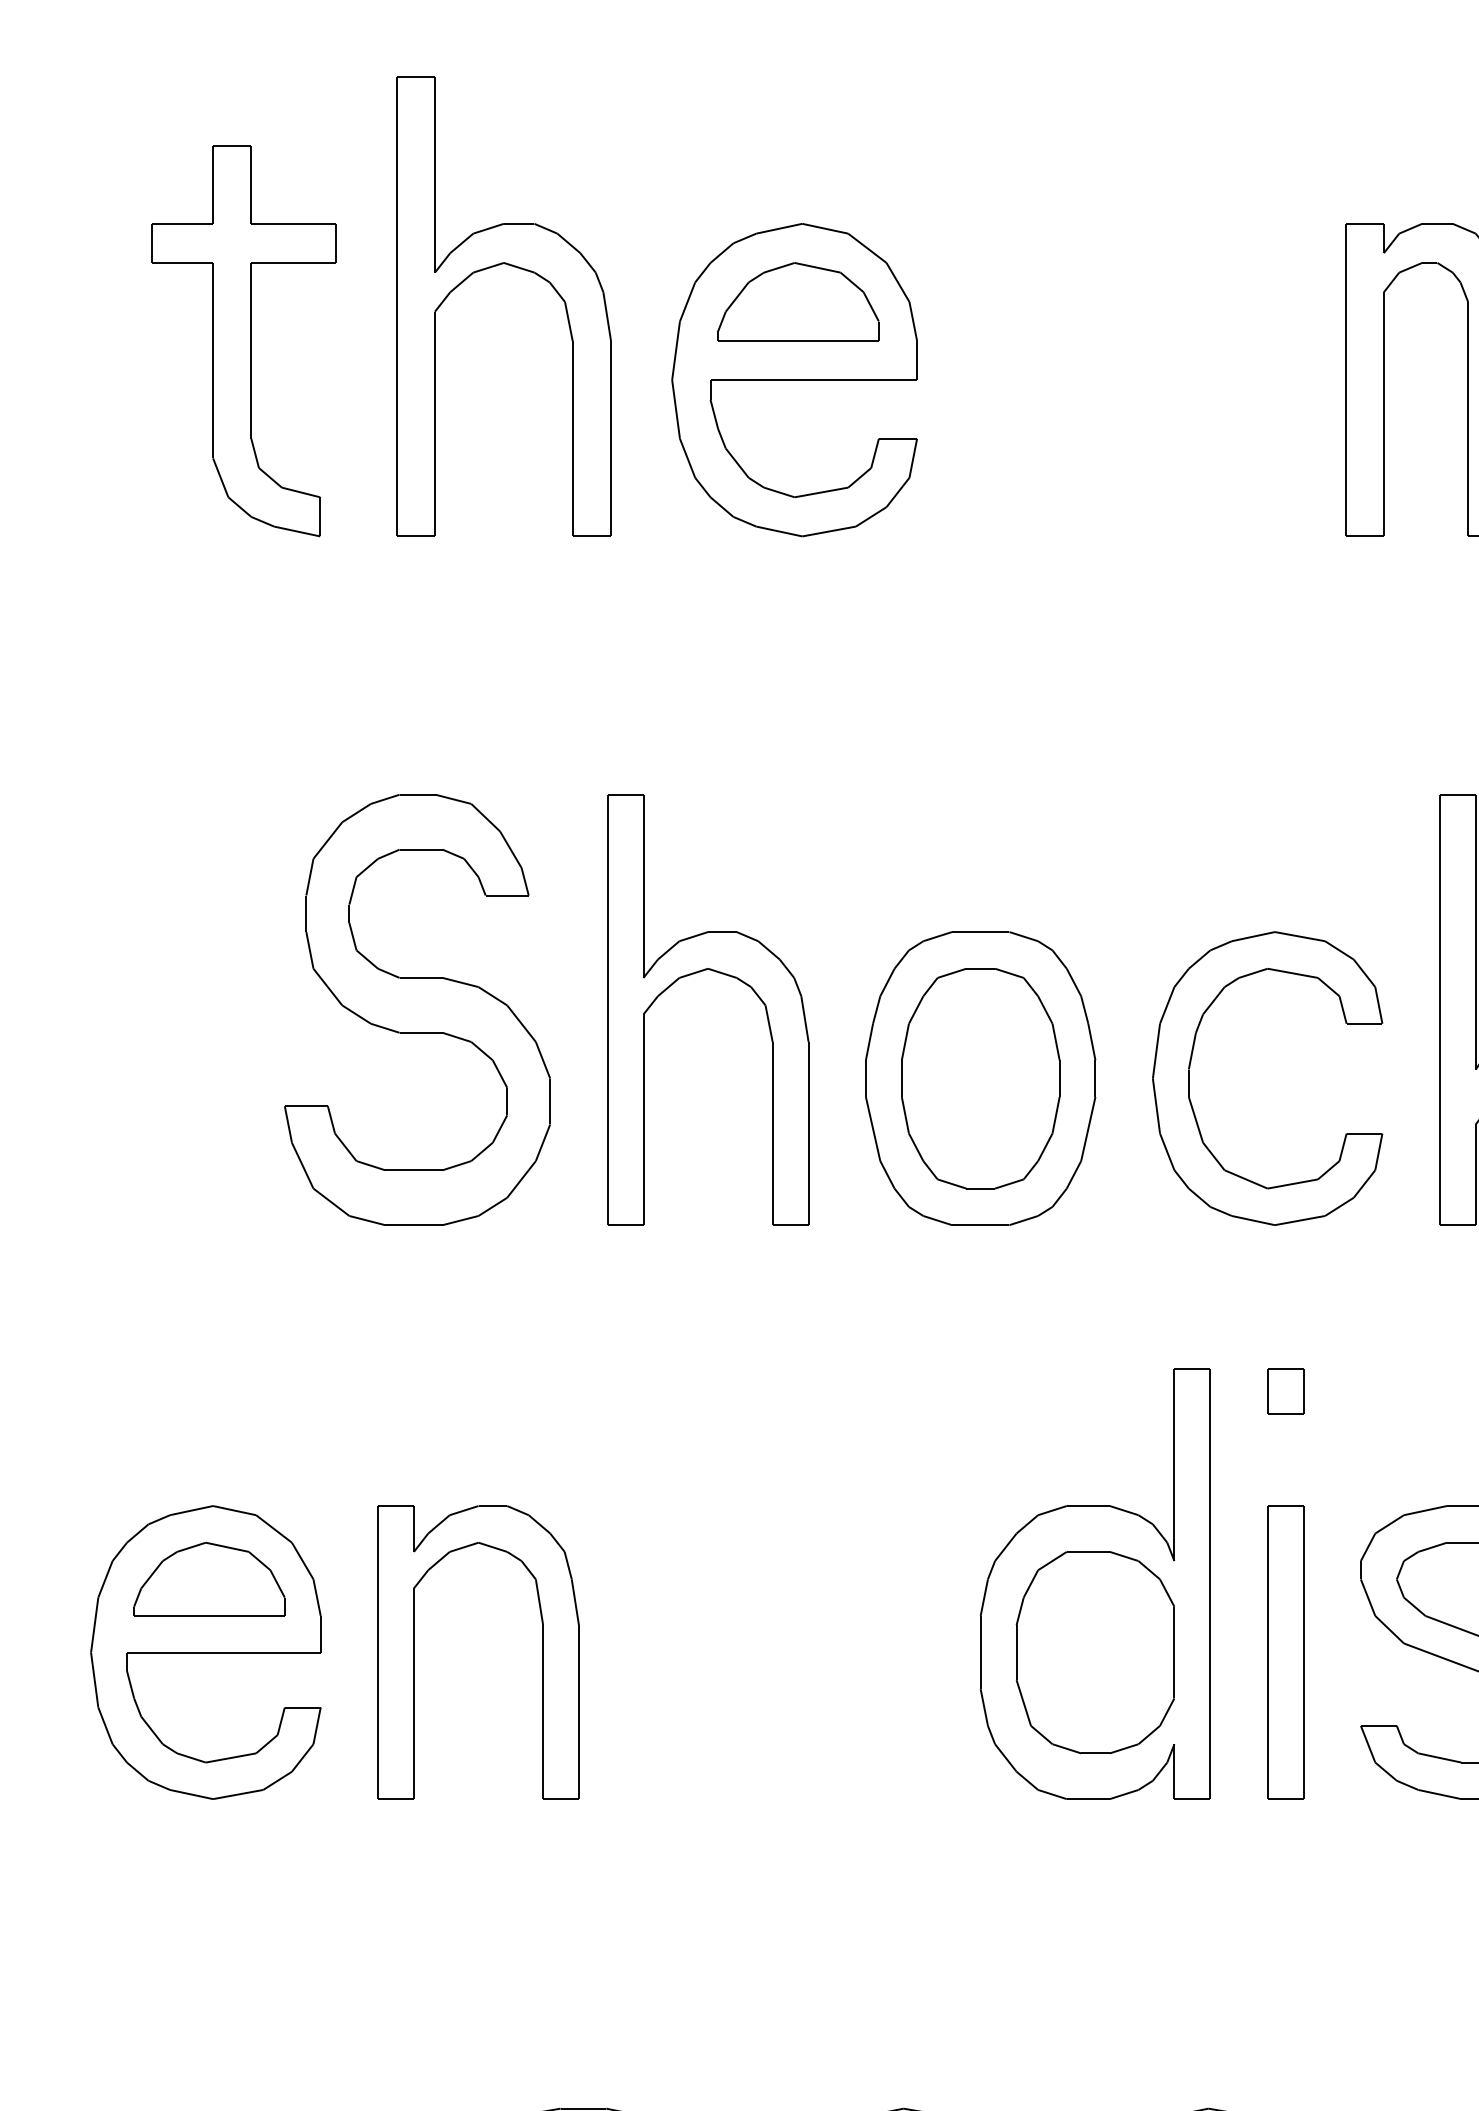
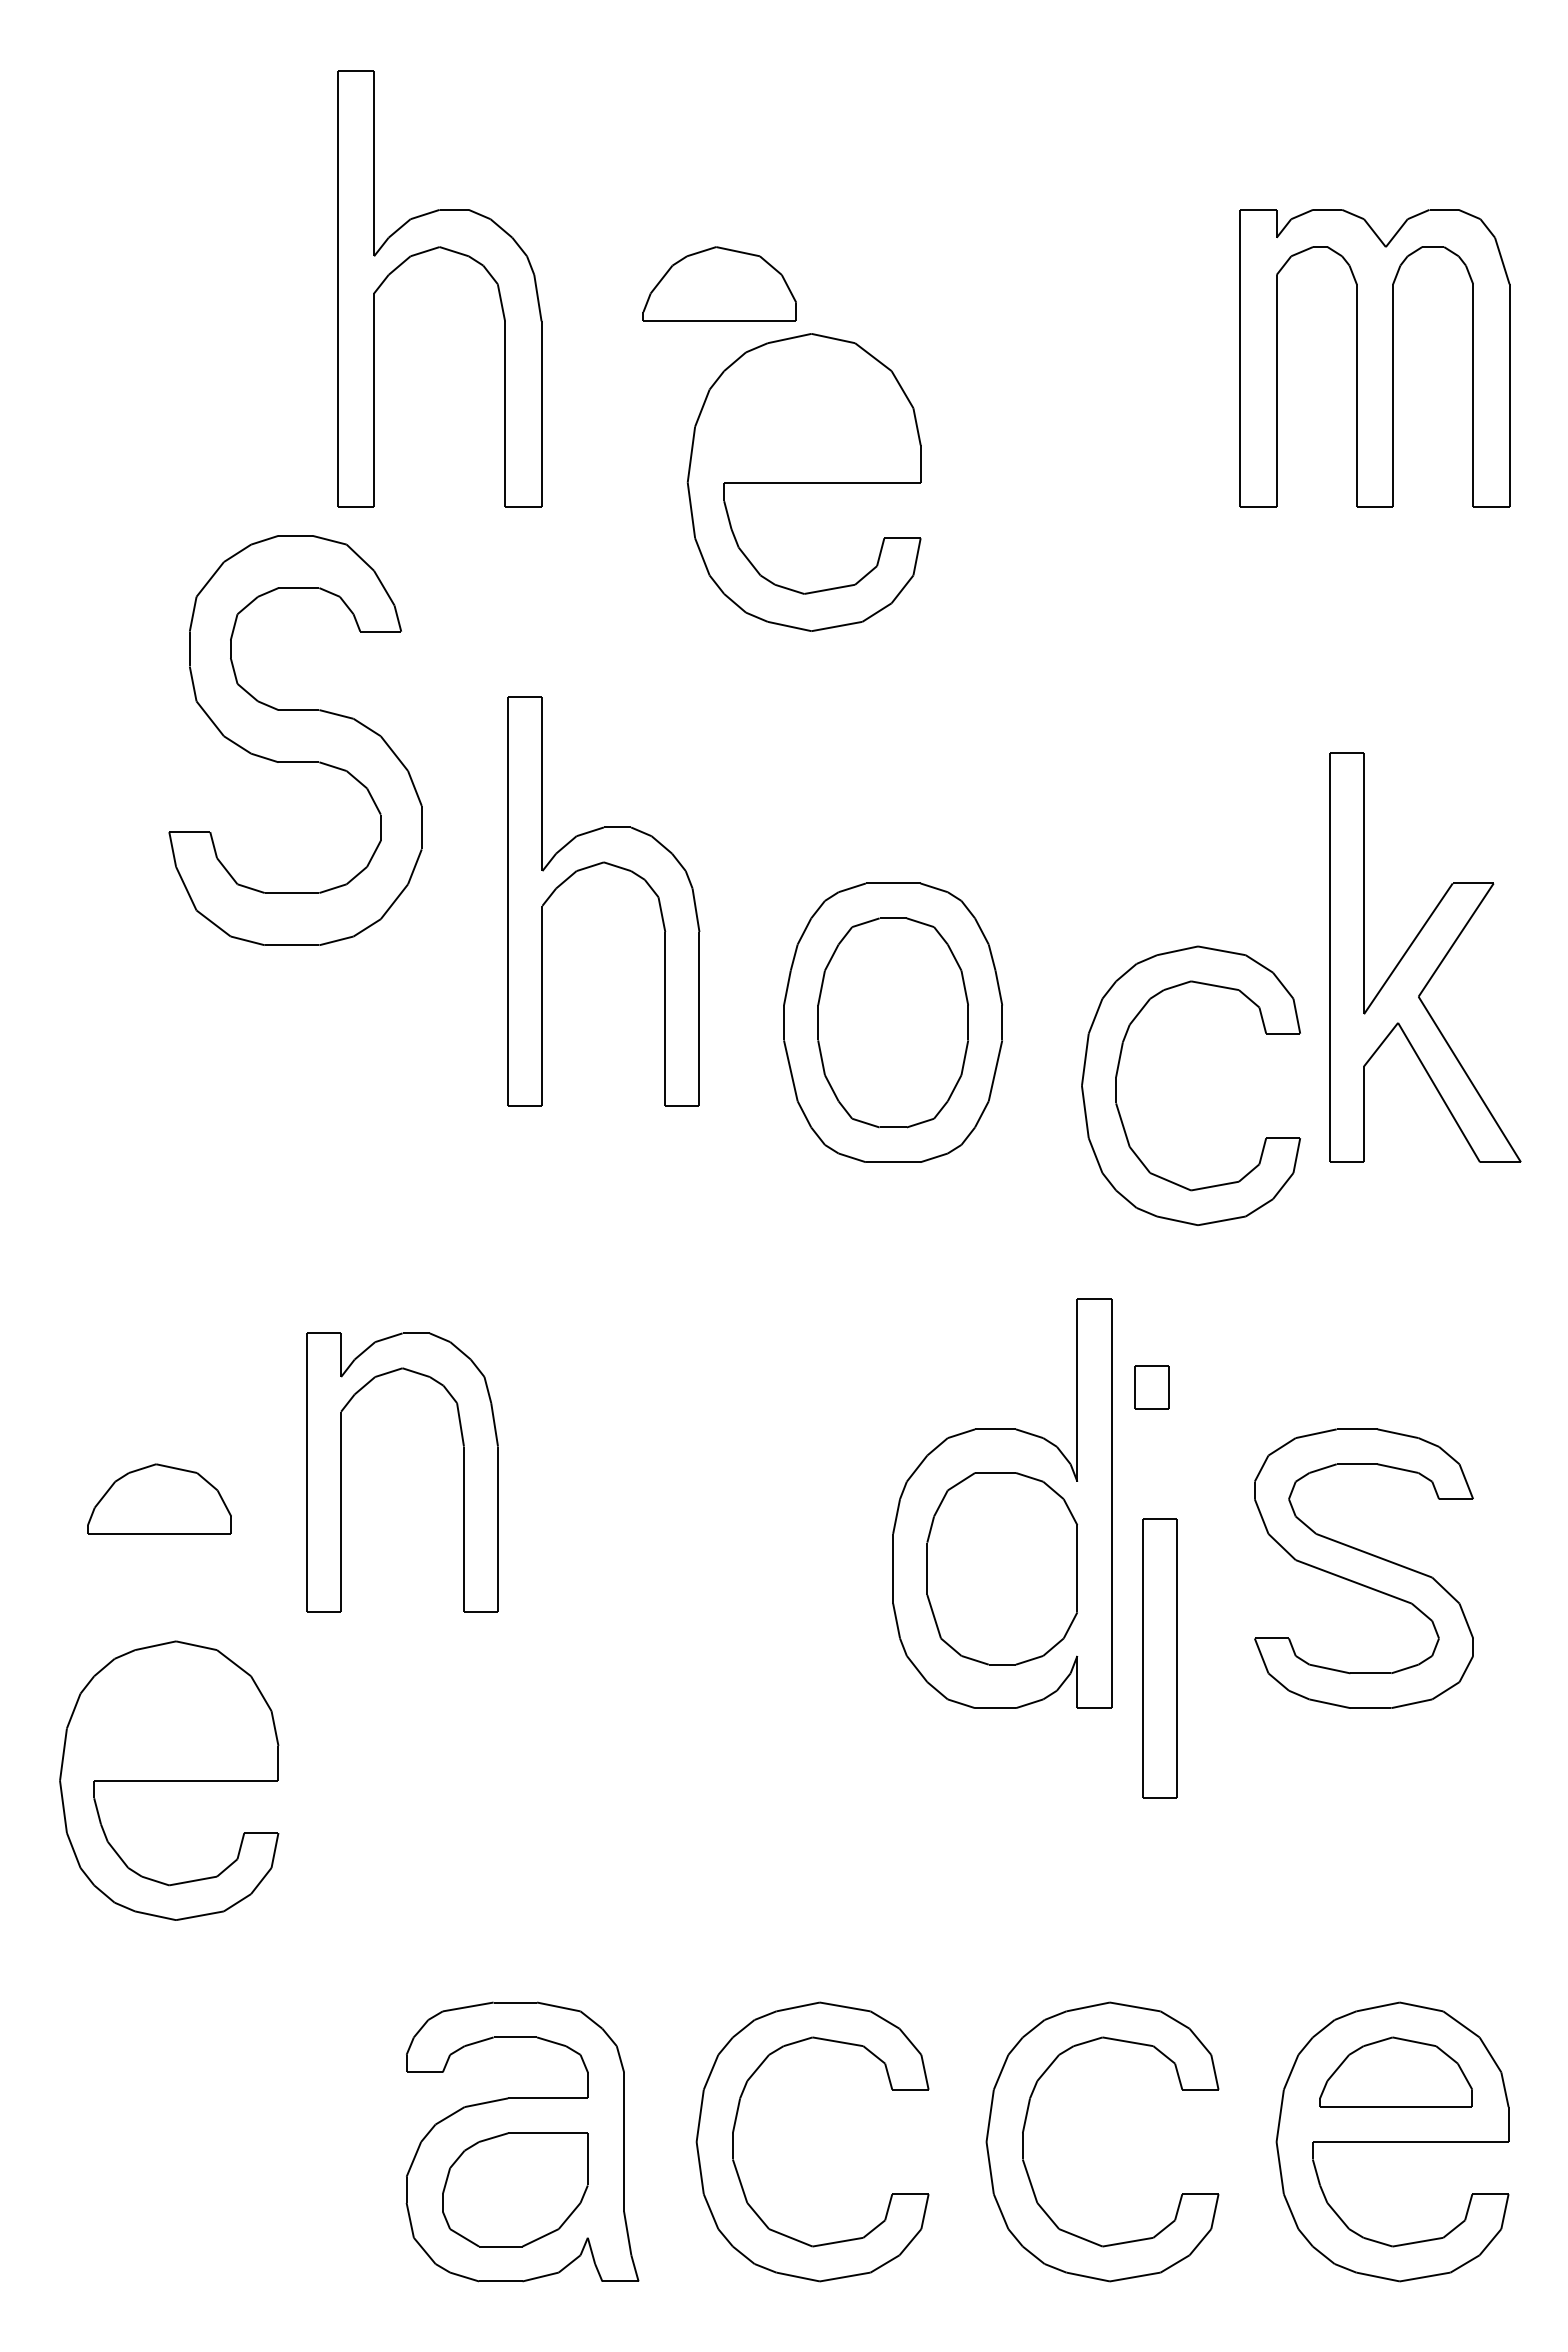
part: (244, 340) -> (192, 320), removed
part: (793, 380) -> (803, 482), moved
part: (695, 974) -> (591, 867), moved
part: (417, 1009) -> (295, 740), moved
part: (1191, 1063) -> (1118, 1071), moved
part: (1284, 1391) -> (1151, 1387), moved
part: (206, 1652) -> (169, 1780), moved
part: (414, 1652) -> (341, 1472), moved
part: (1284, 1652) -> (1159, 1658), moved

